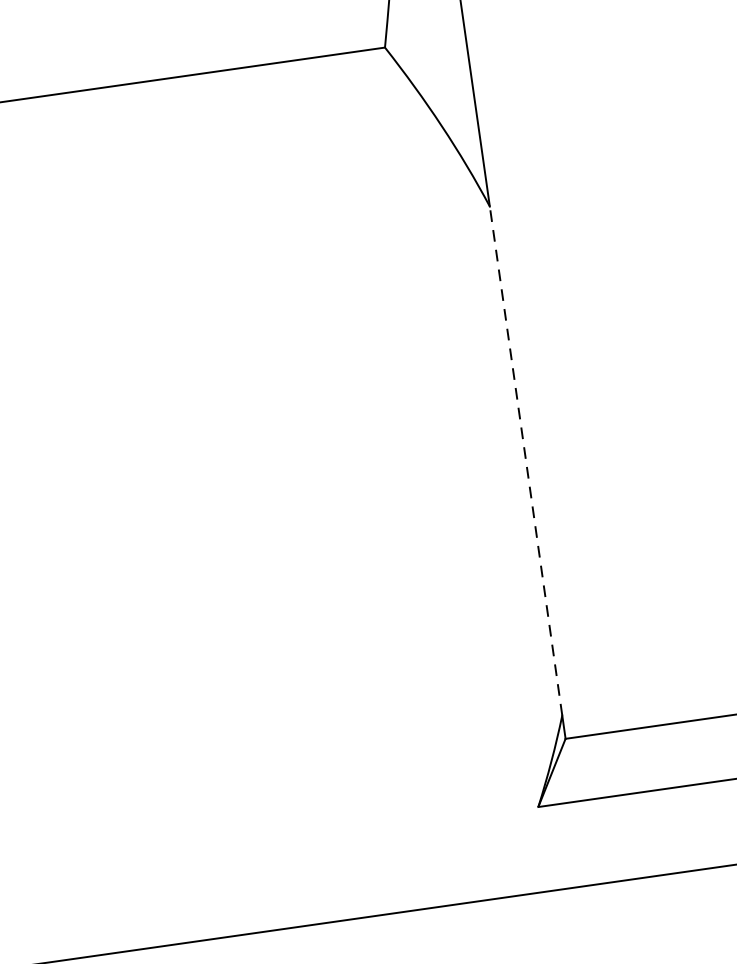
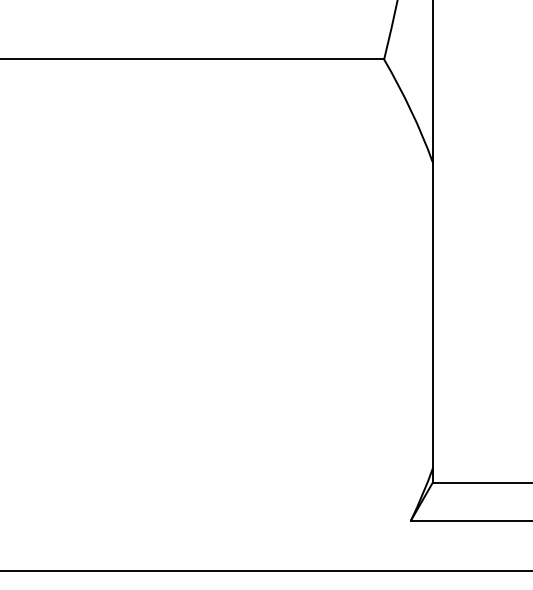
line: (525, 459) -> (432, 314), dashed -> solid

